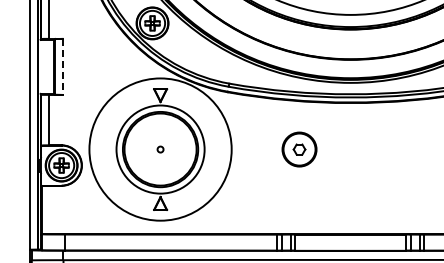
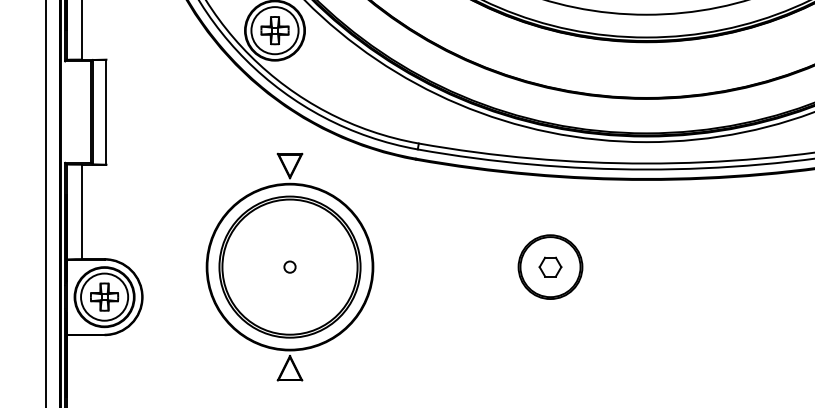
line: (62, 67) -> (106, 113), dashed -> solid
circle: (160, 149) -> (289, 267), size x0.62

